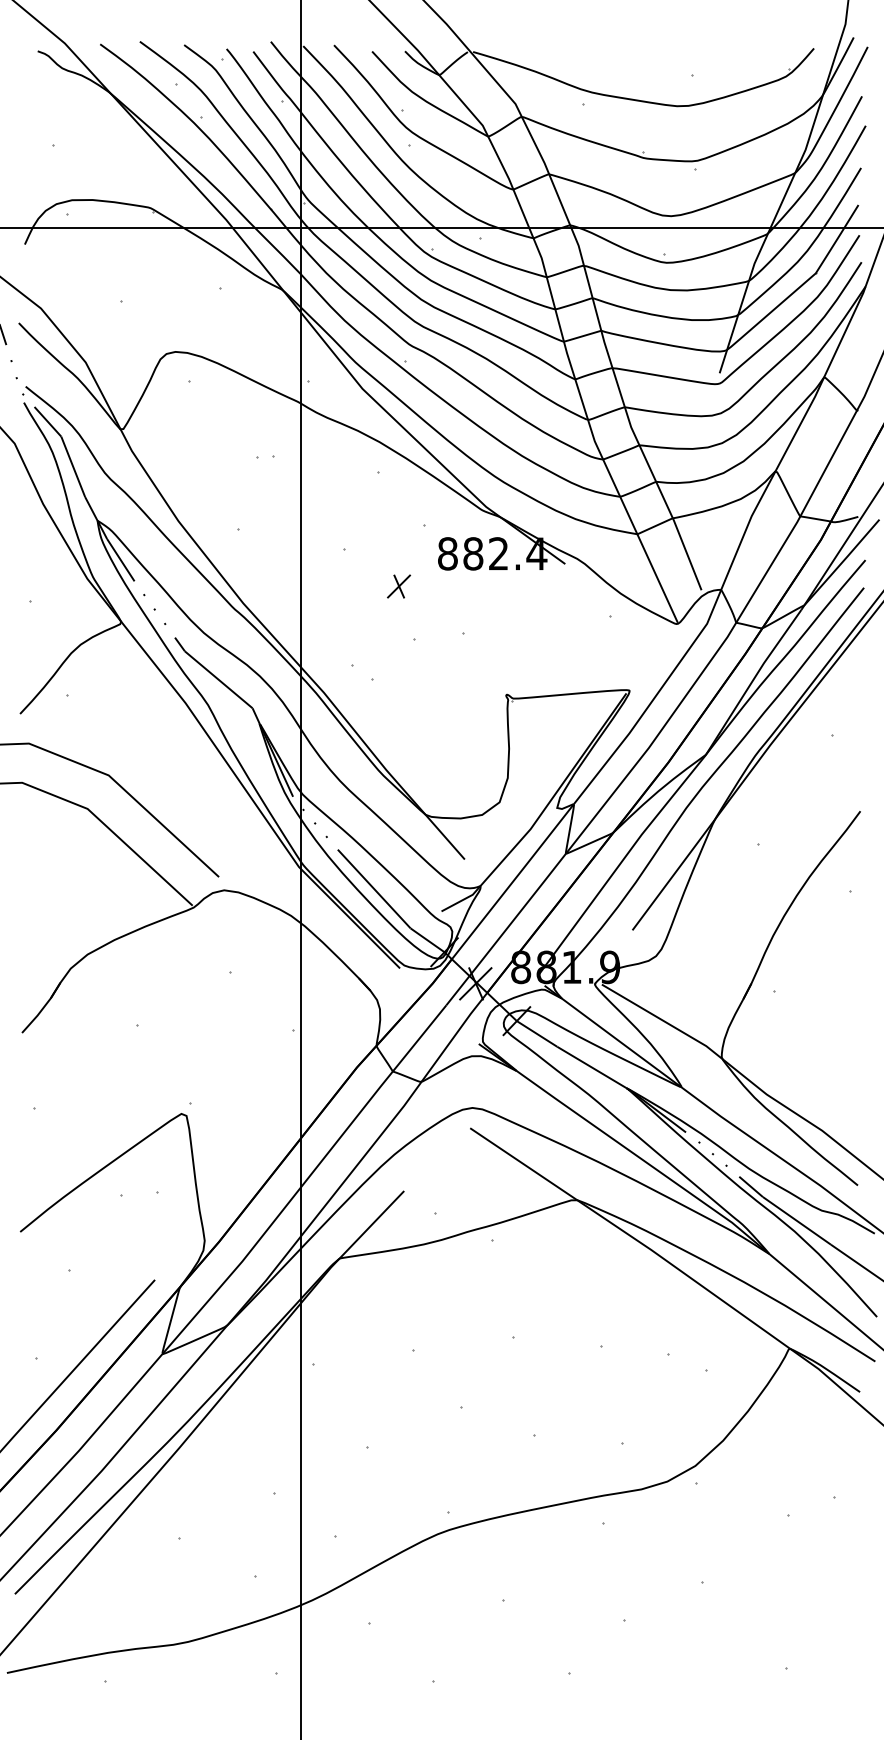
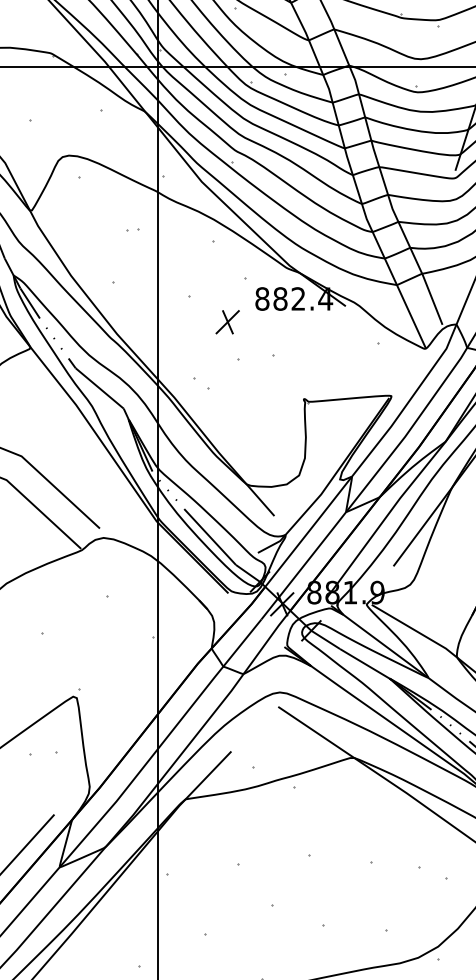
part: (398, 586) -> (227, 322), size x1.43

